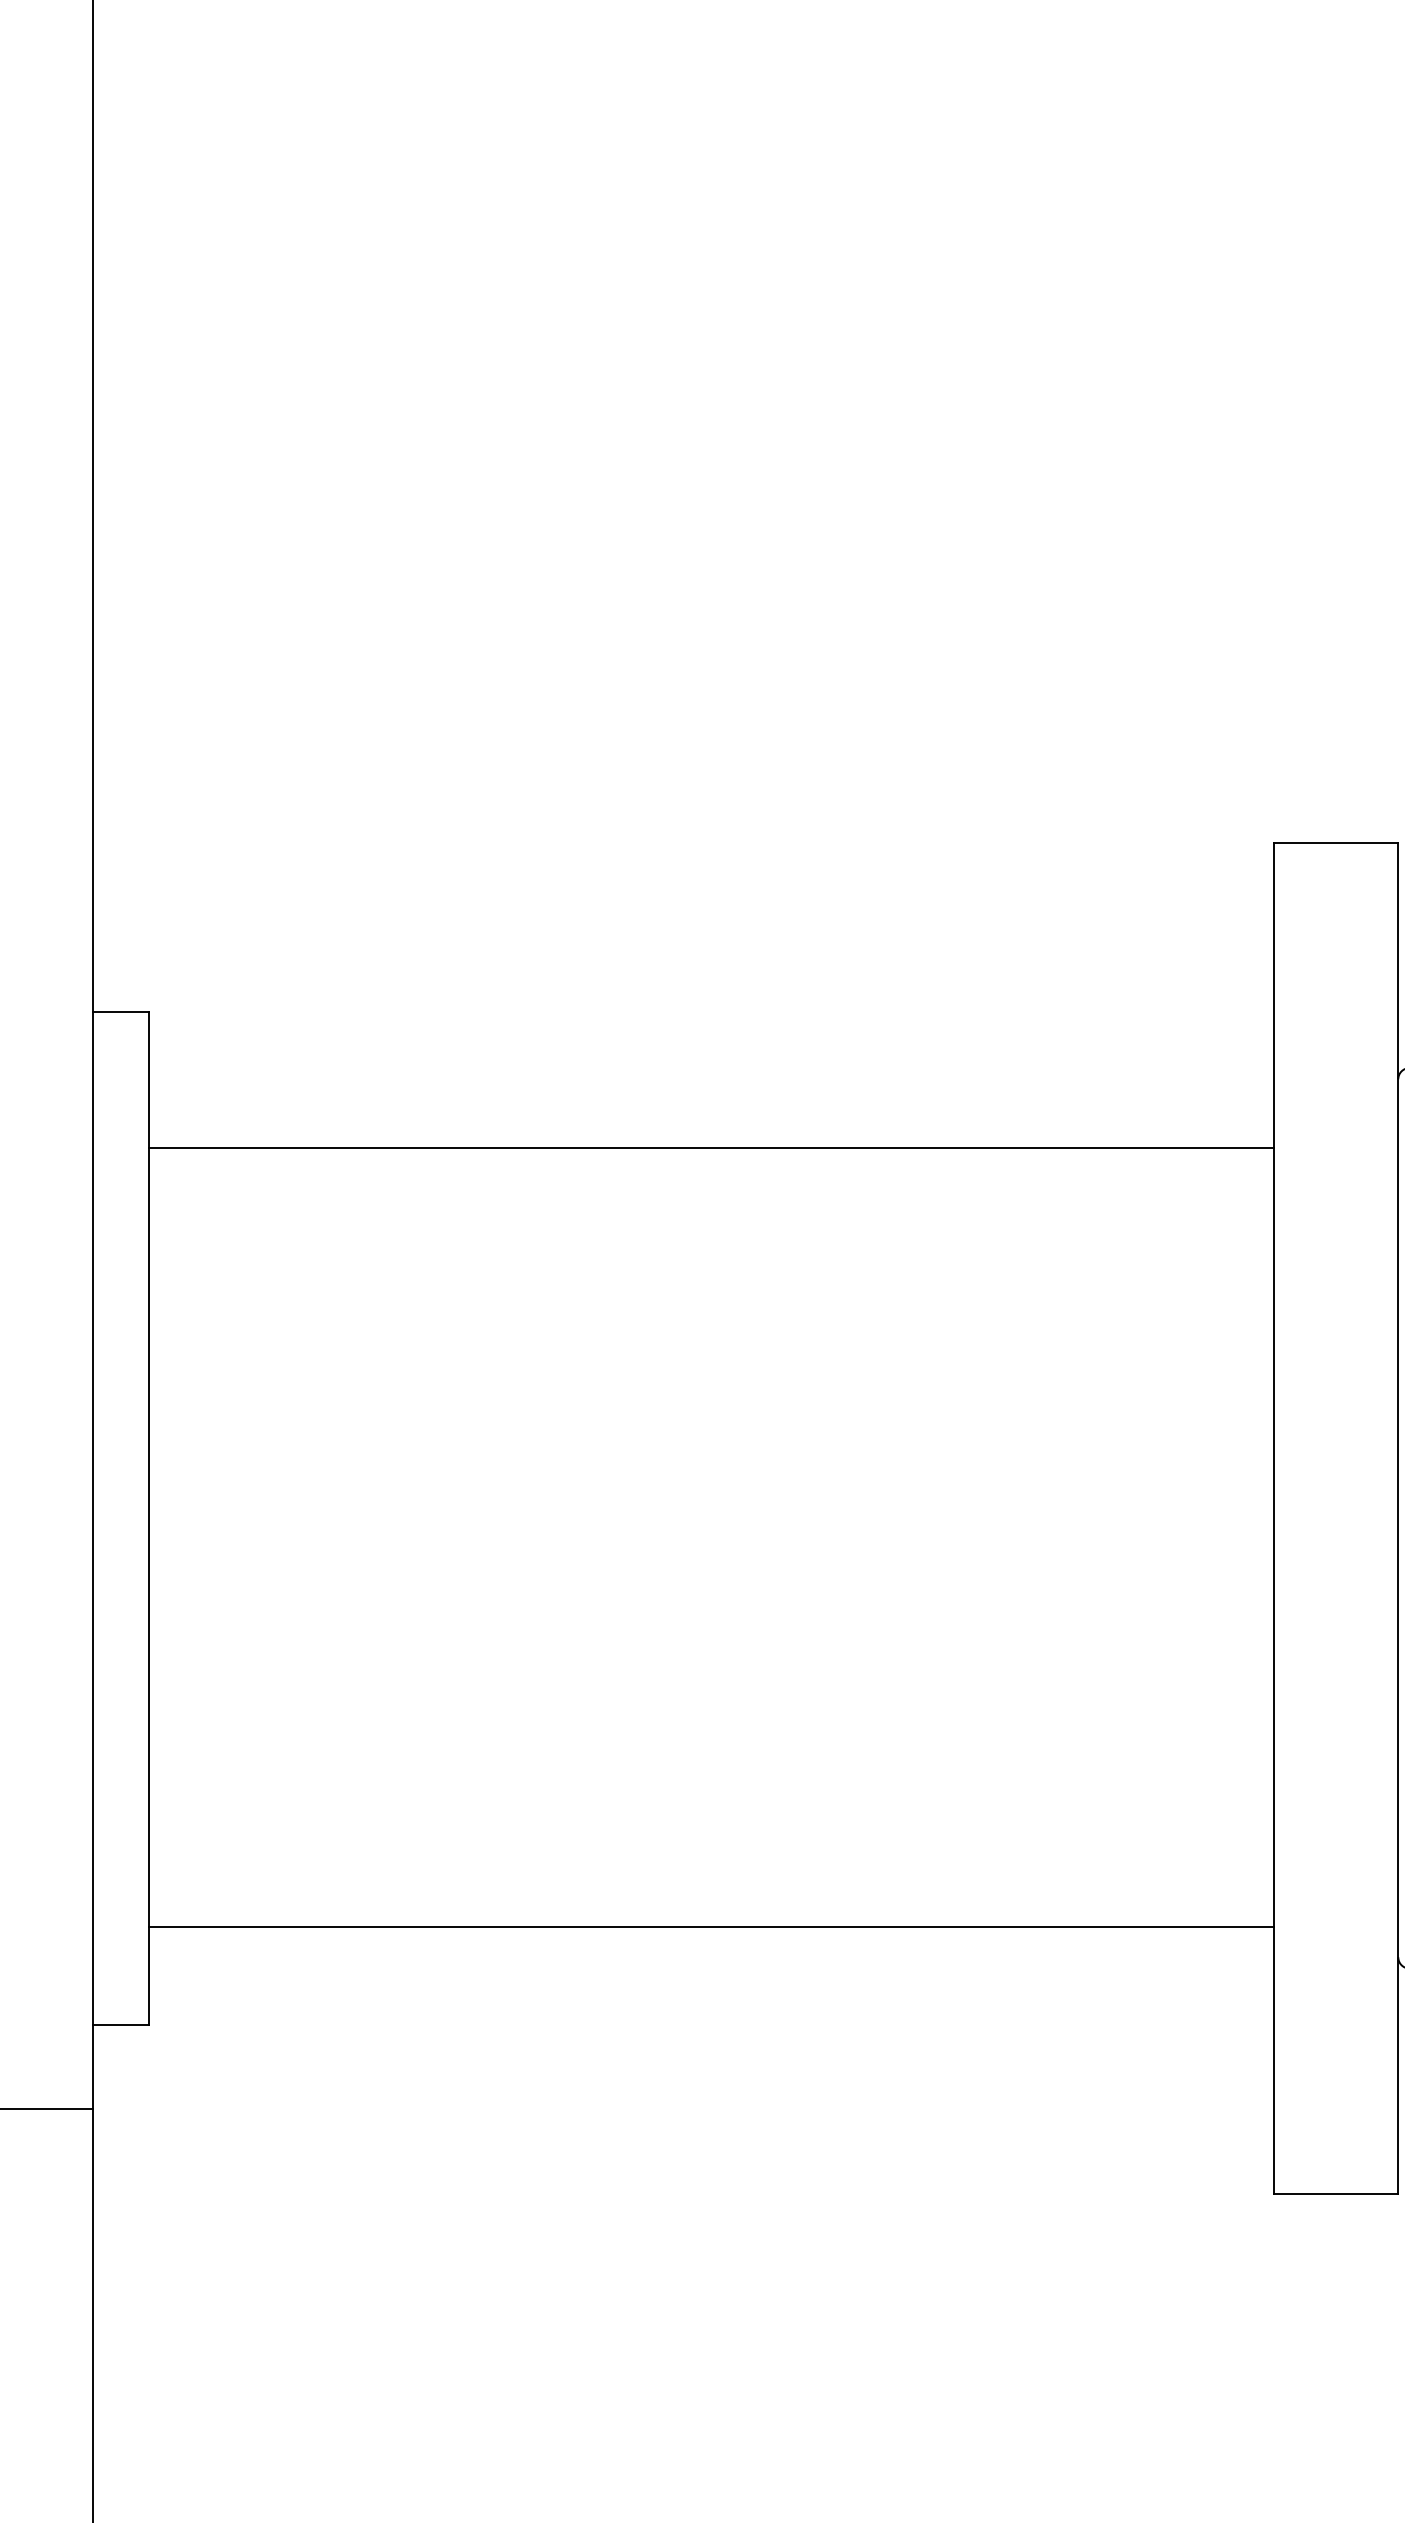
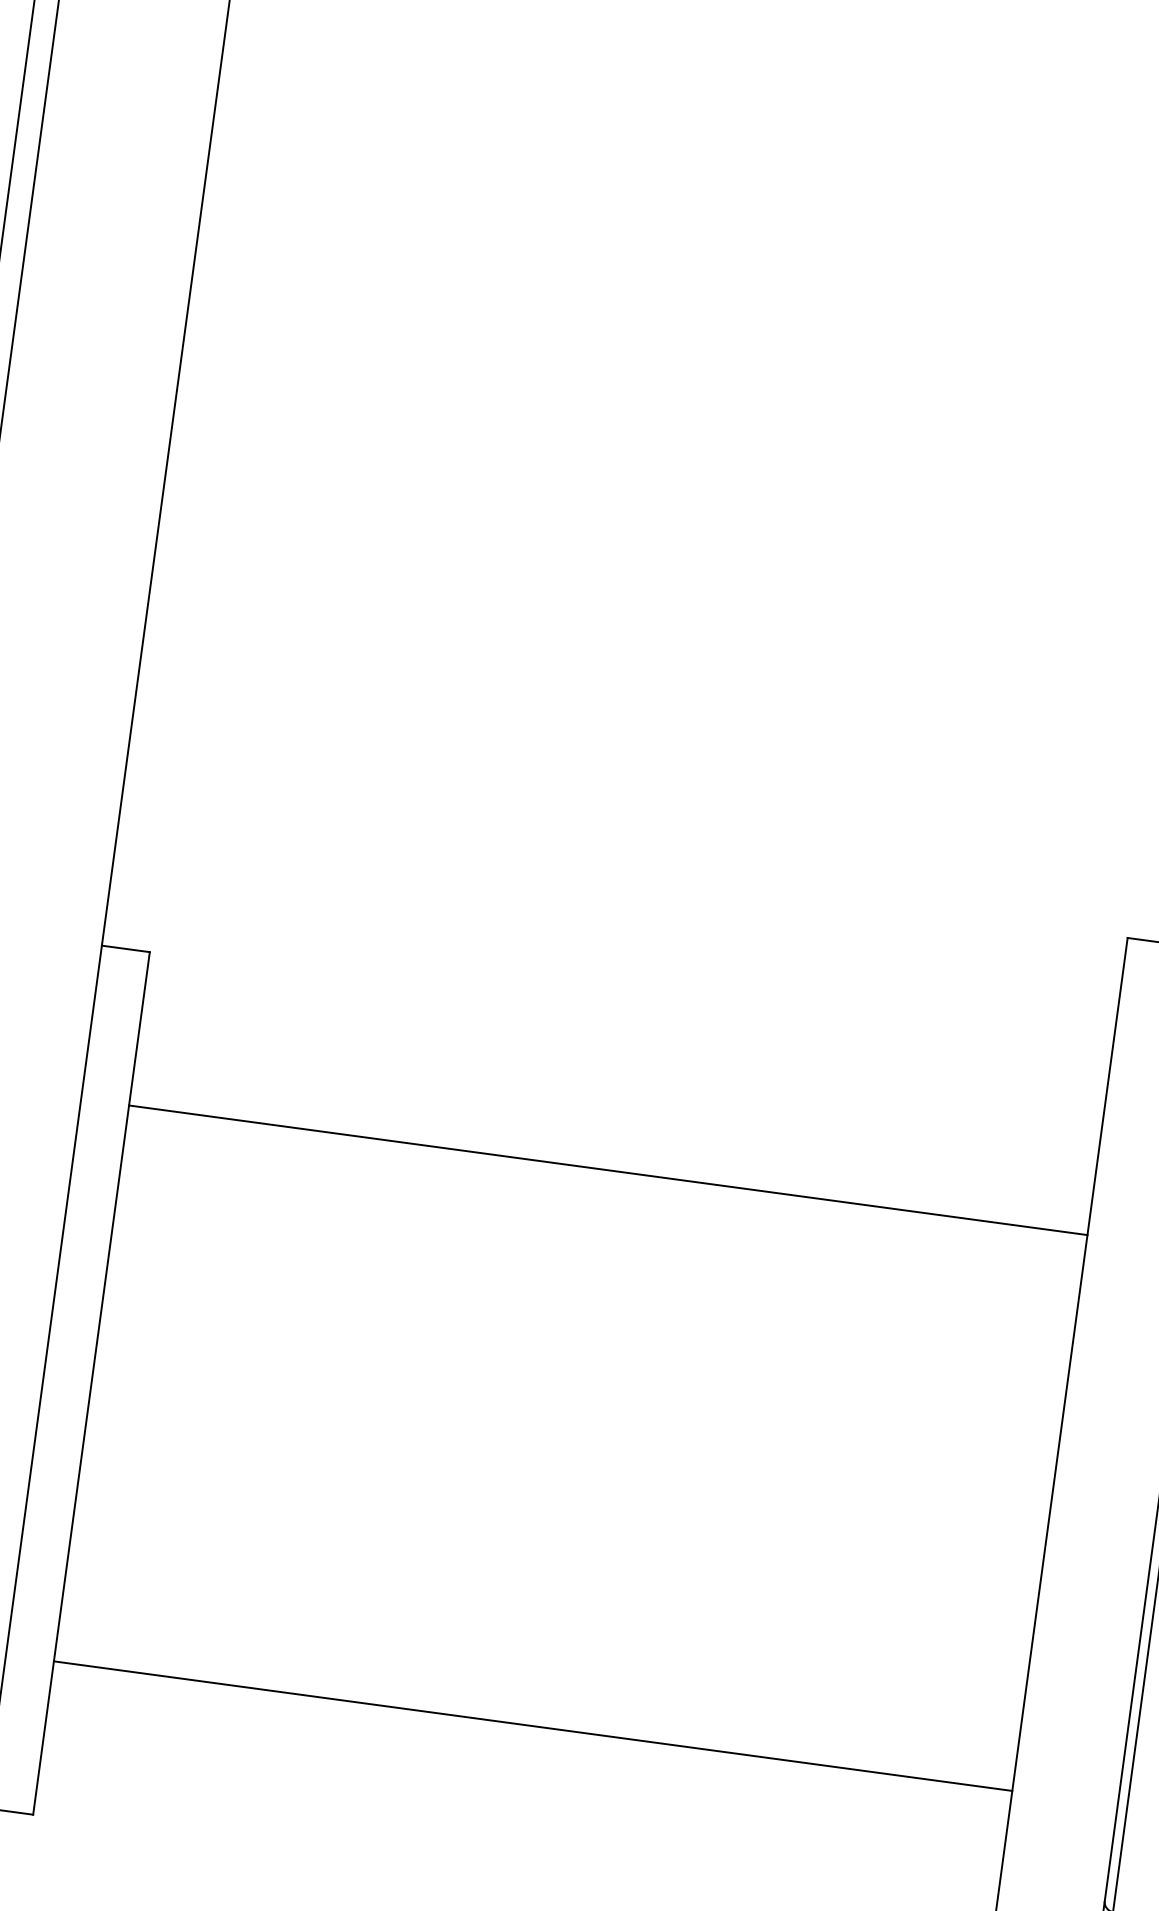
line: (711, 1147) -> (608, 1169), moved
line: (711, 1926) -> (533, 1725), moved

